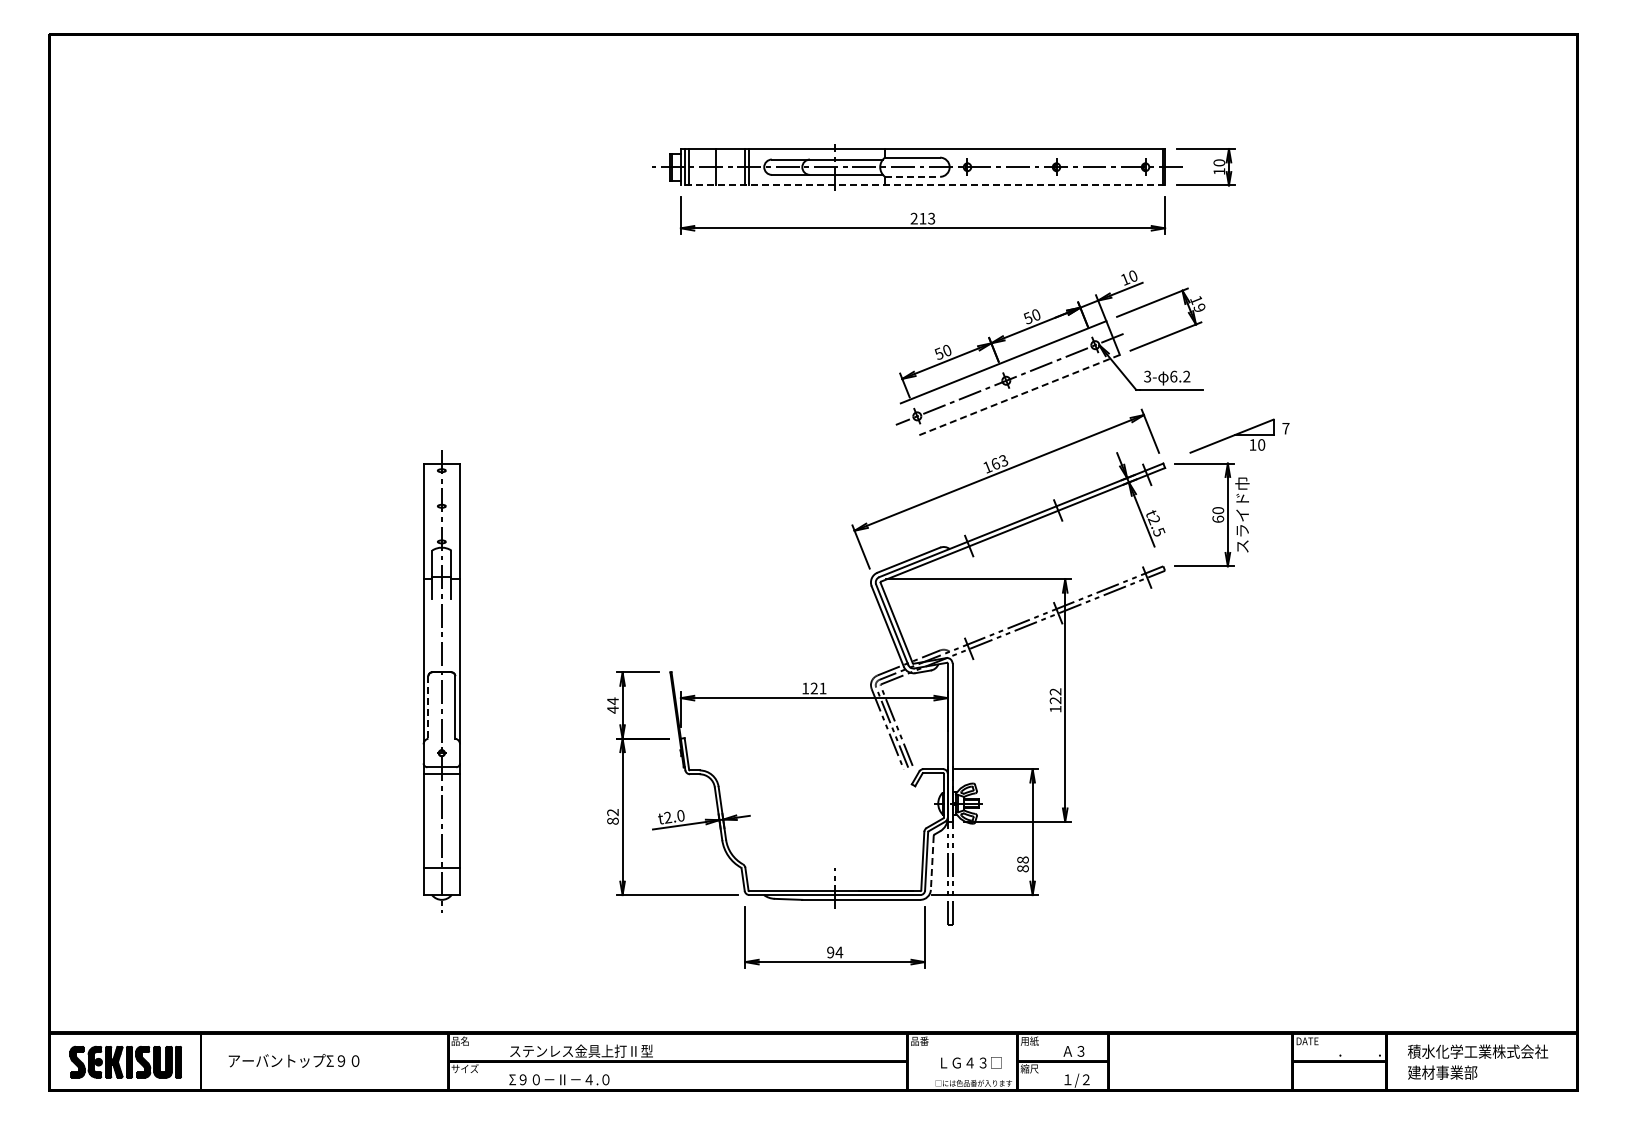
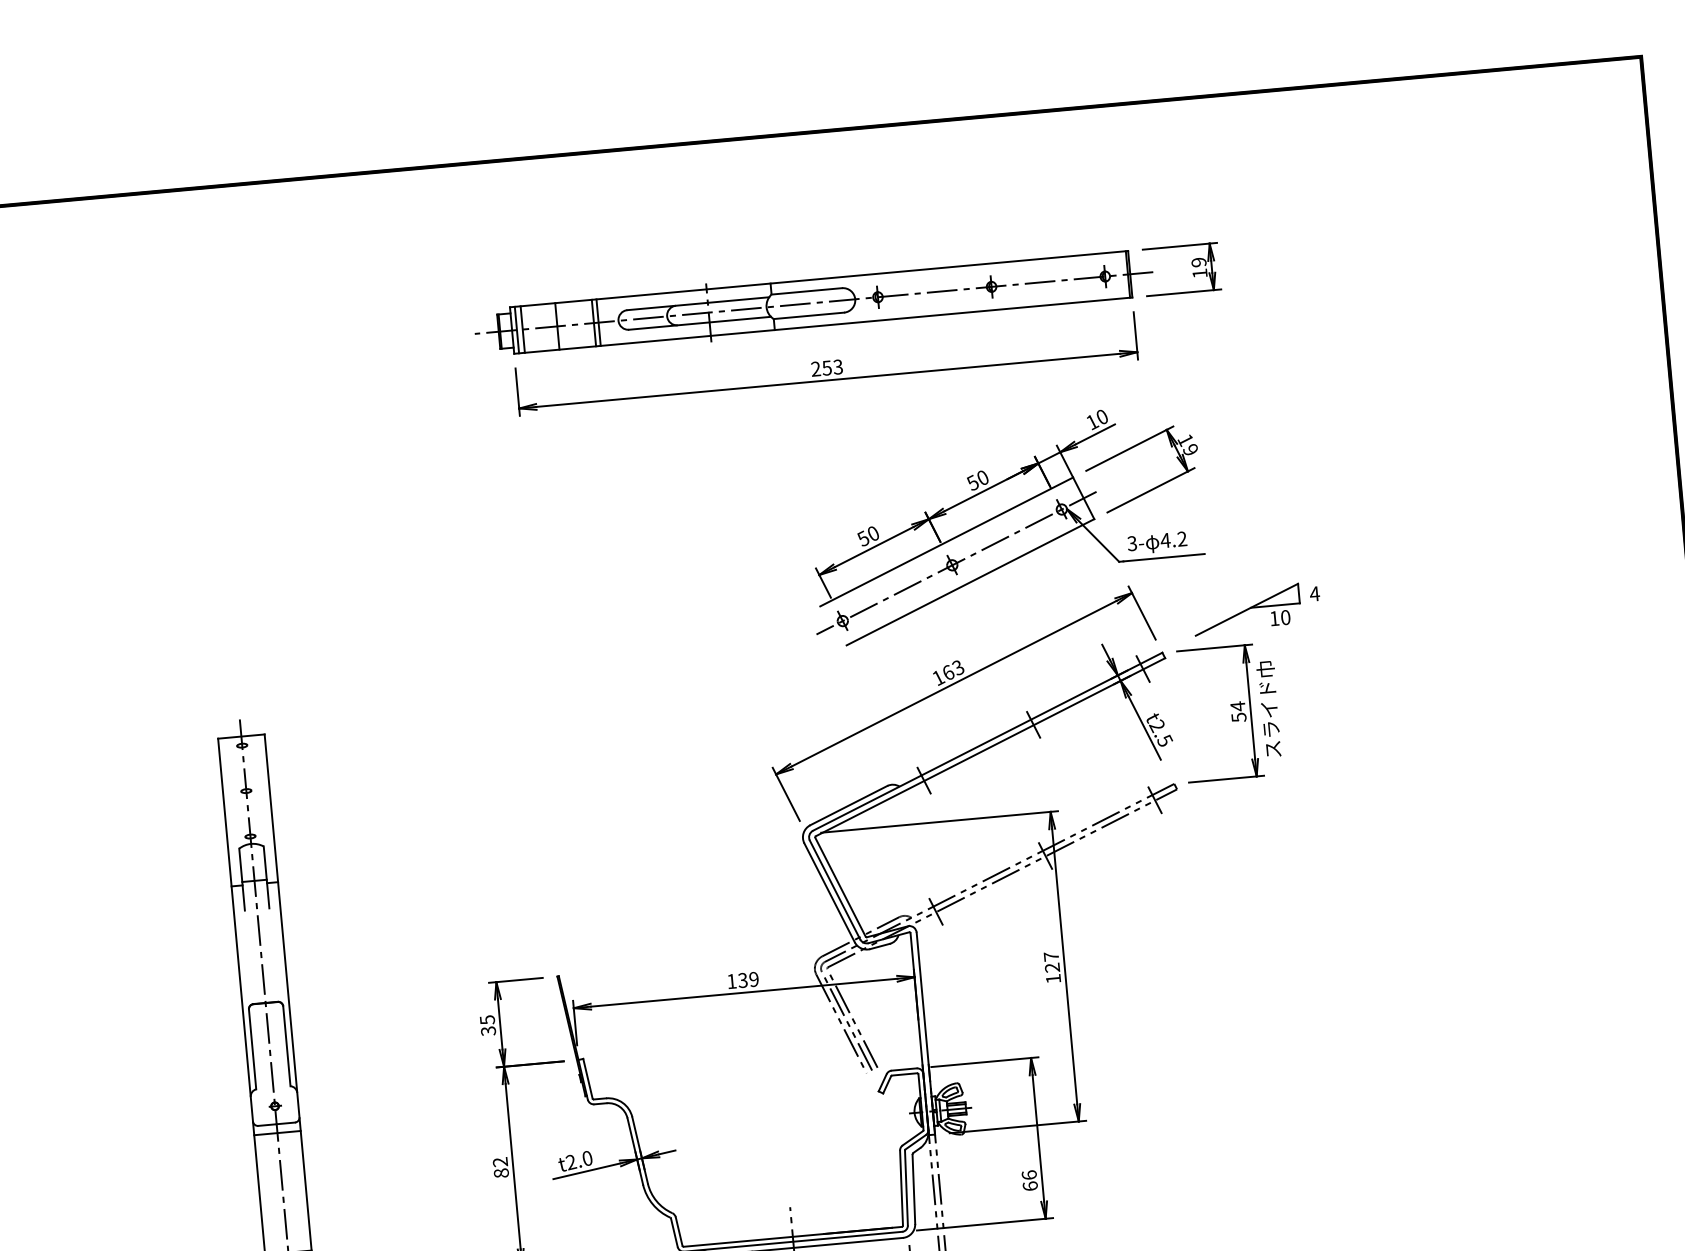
text: (1219, 162) -> (1199, 261), 10 -> 19
line: (912, 176) -> (808, 315), dashed -> solid
line: (922, 185) -> (822, 325), dashed -> solid
text: (922, 218) -> (826, 367), 213 -> 253
text: (1173, 376) -> (1165, 540), 6.2 -> 4.2
line: (1018, 395) -> (969, 582), dashed -> solid
text: (1285, 428) -> (1314, 593), 7 -> 4
text: (1218, 514) -> (1238, 711), 60 -> 54
text: (818, 688) -> (748, 979), 121 -> 139
text: (1055, 691) -> (1051, 956), 122 -> 127
text: (612, 705) -> (487, 1025), 44 -> 35
line: (428, 707) -> (252, 1049), dashed -> solid
line: (932, 862) -> (914, 1188), dashed -> solid
text: (1022, 864) -> (1029, 1180), 88 -> 66

